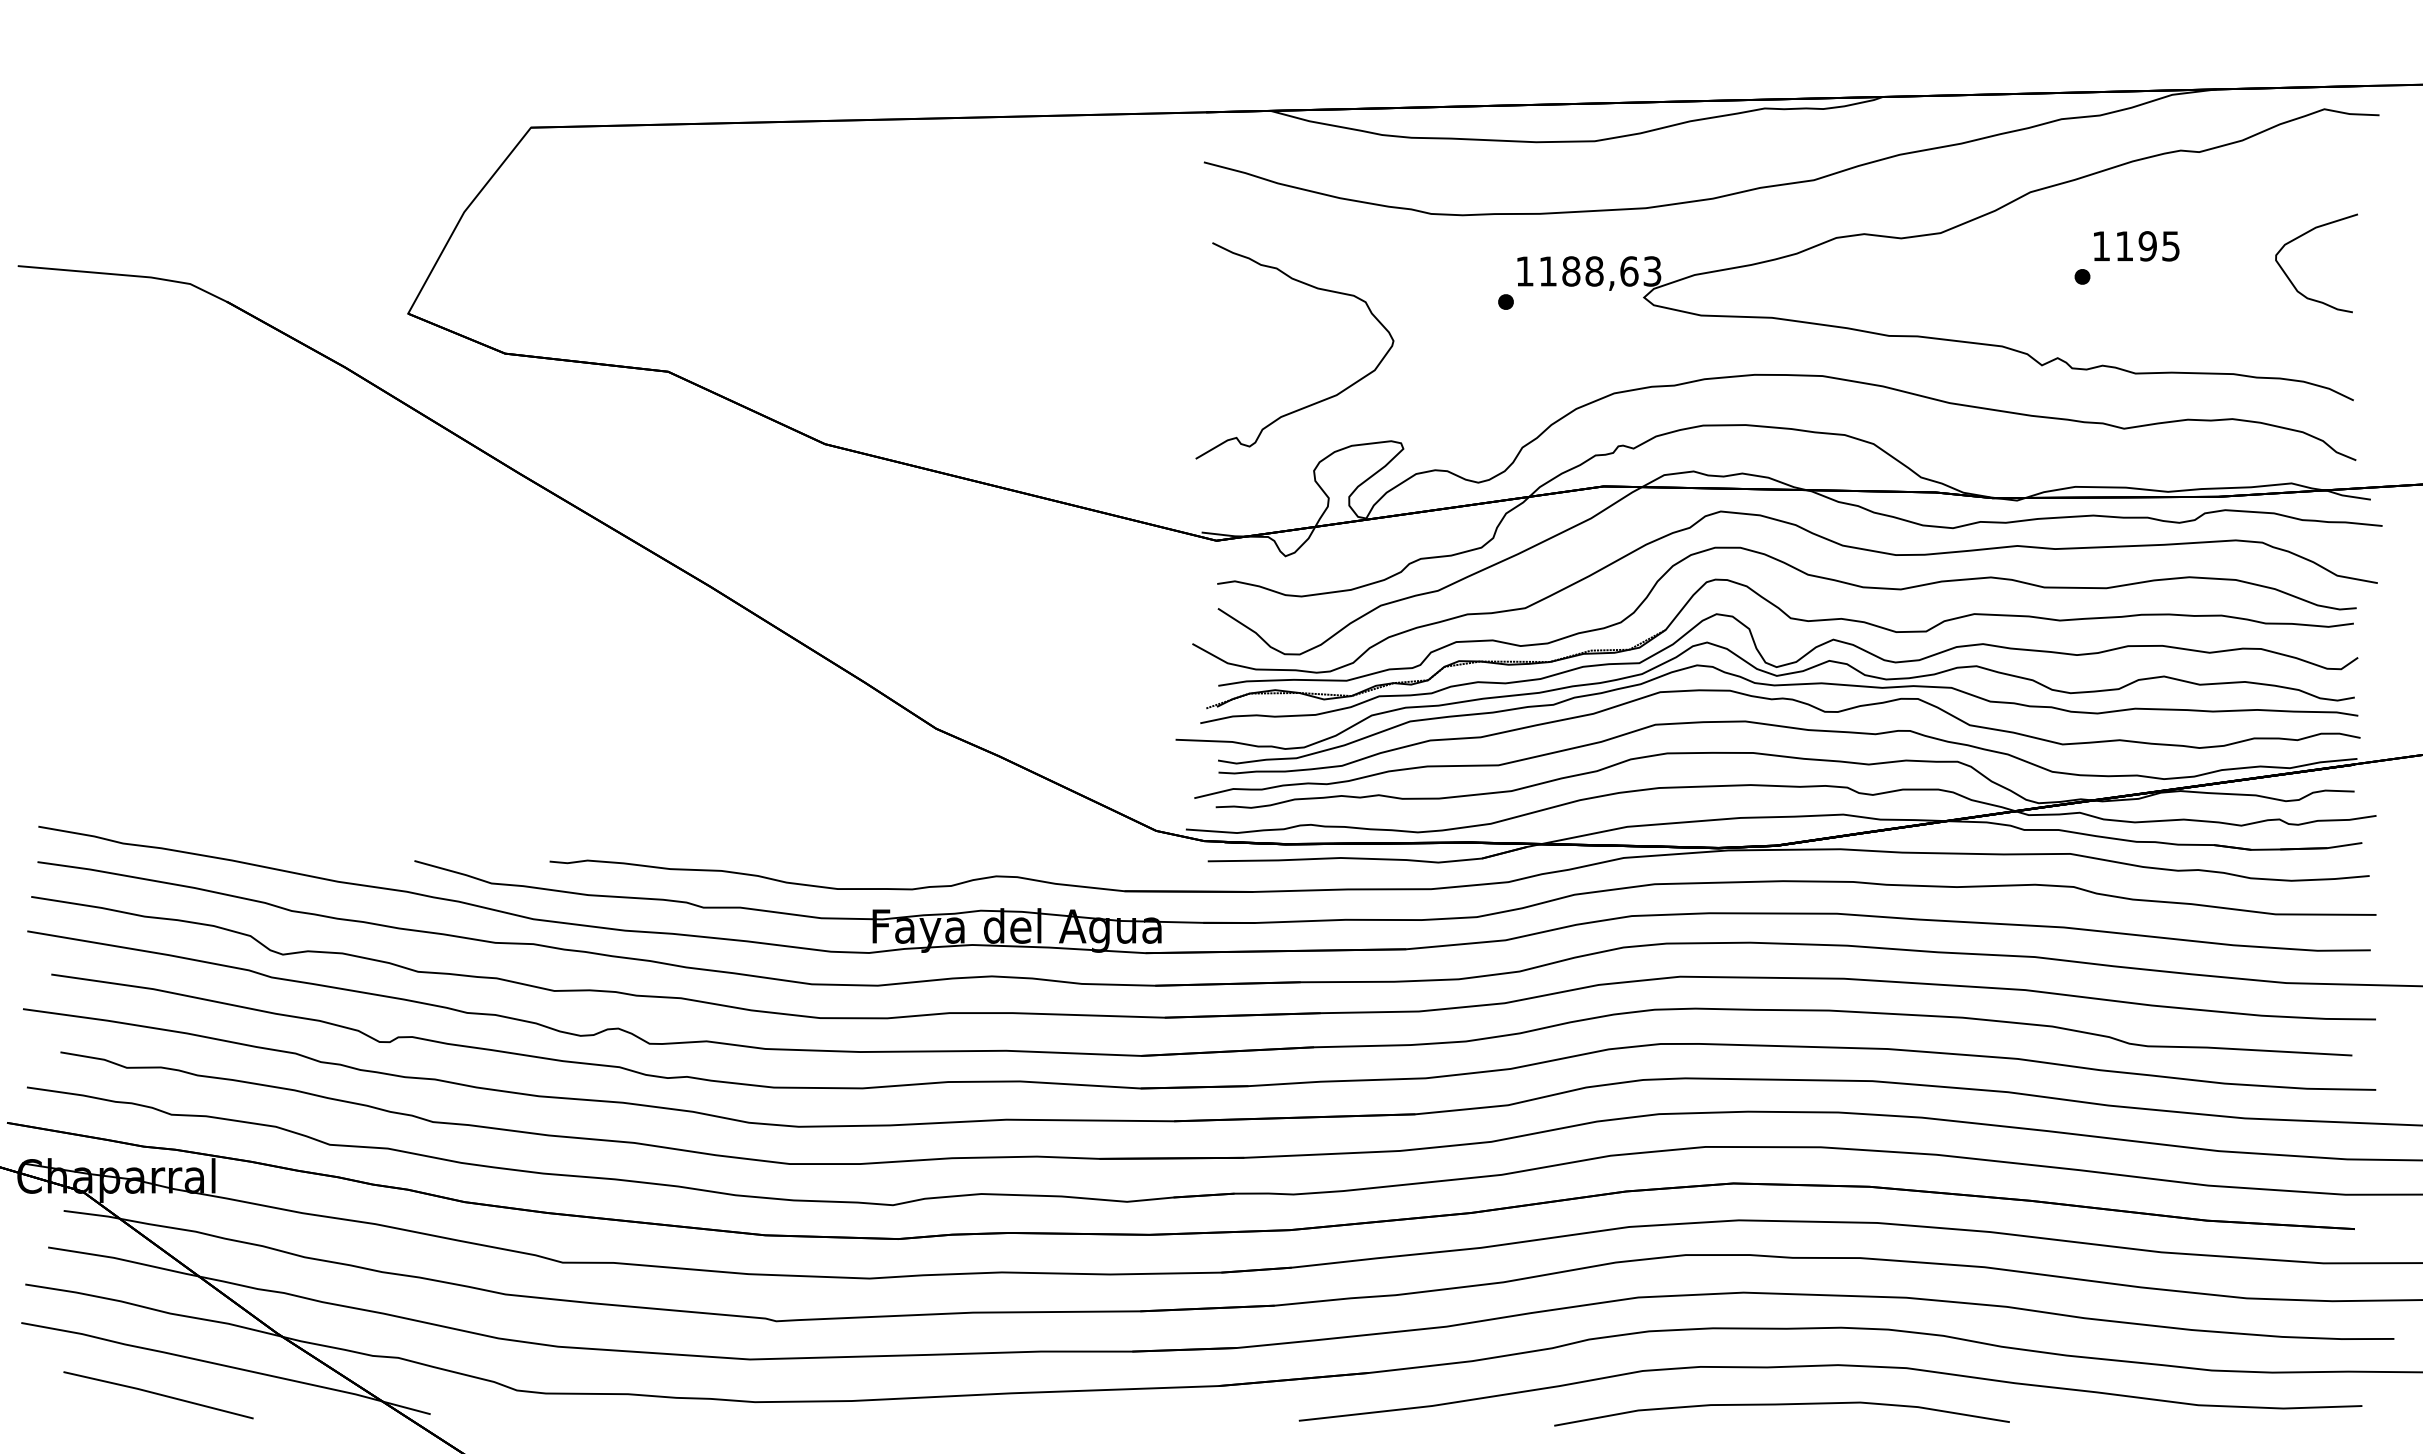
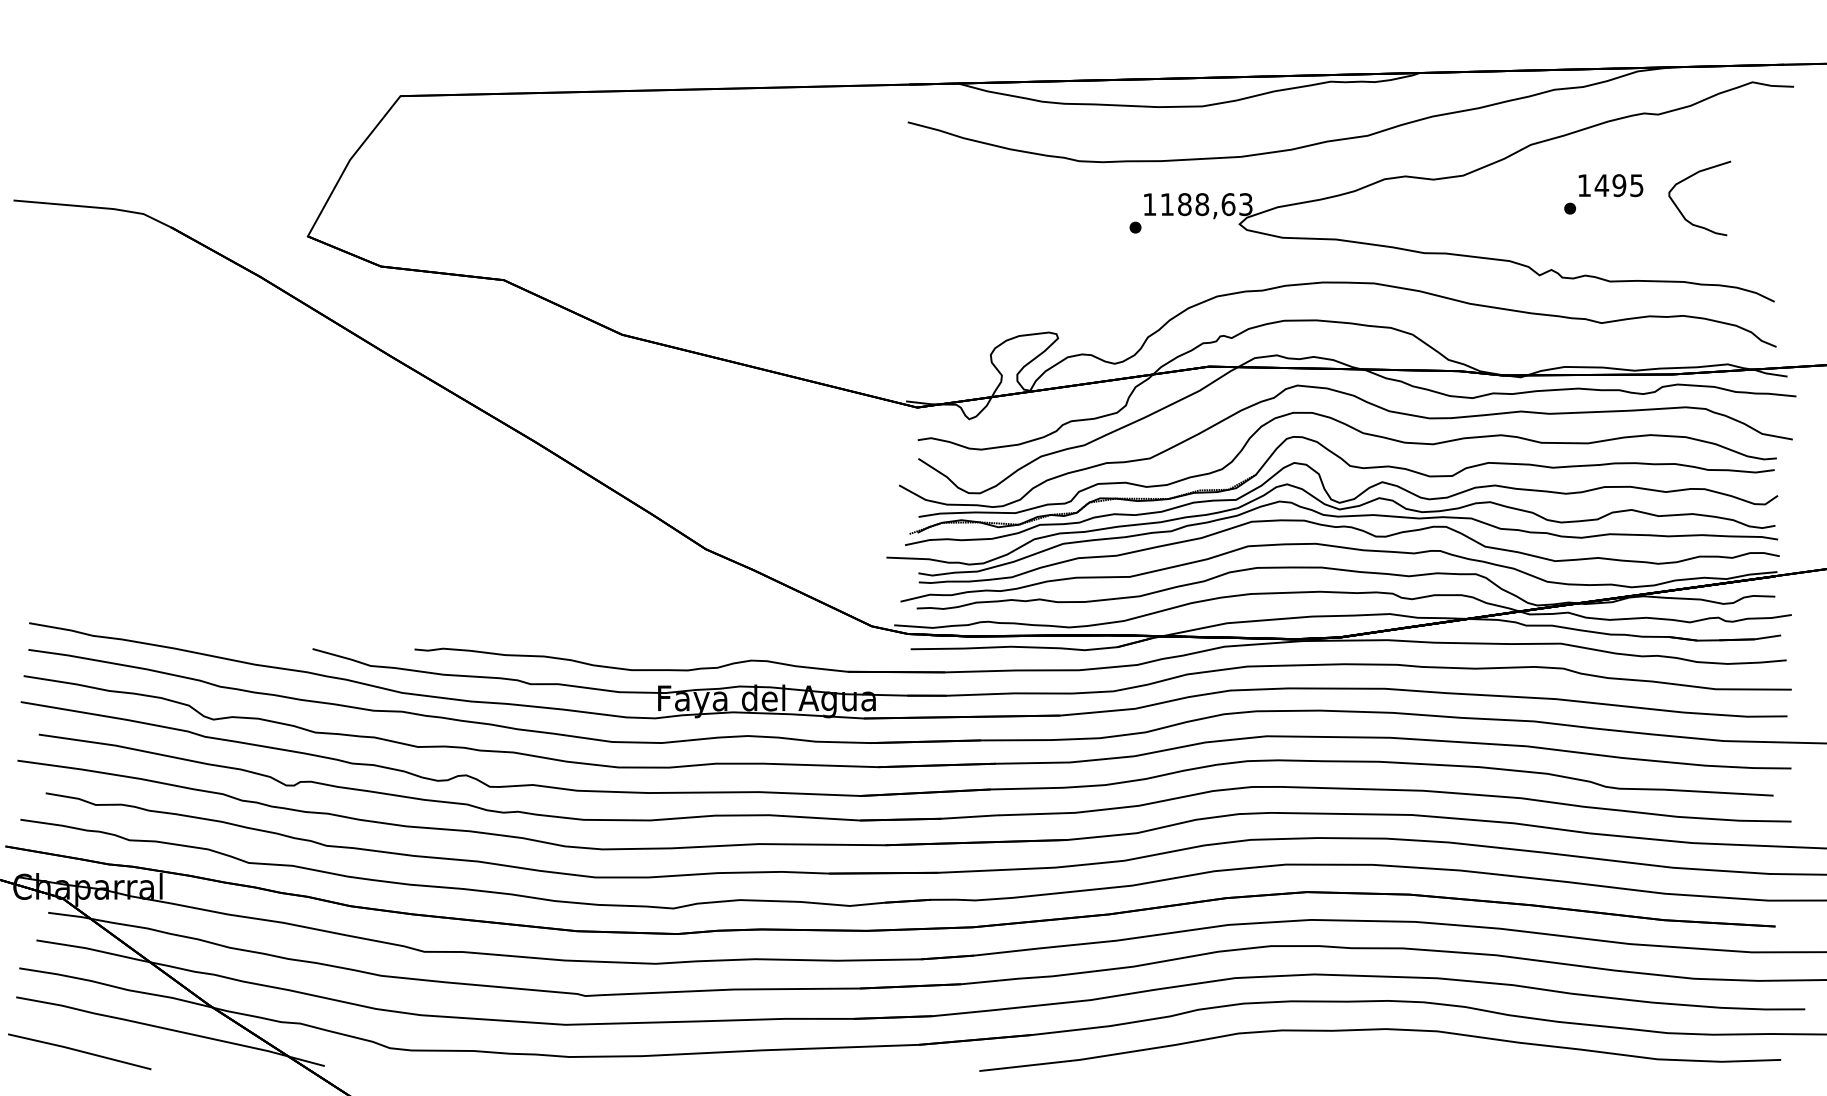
text: (2124, 246) -> (1601, 185), 1195 -> 1495
part: (2291, 280) -> (1680, 211), moved
part: (1314, 402) -> (991, 303), removed
line: (158, 1395) -> (79, 1051), moved
curve: (1781, 1405) -> (1343, 1059), removed

